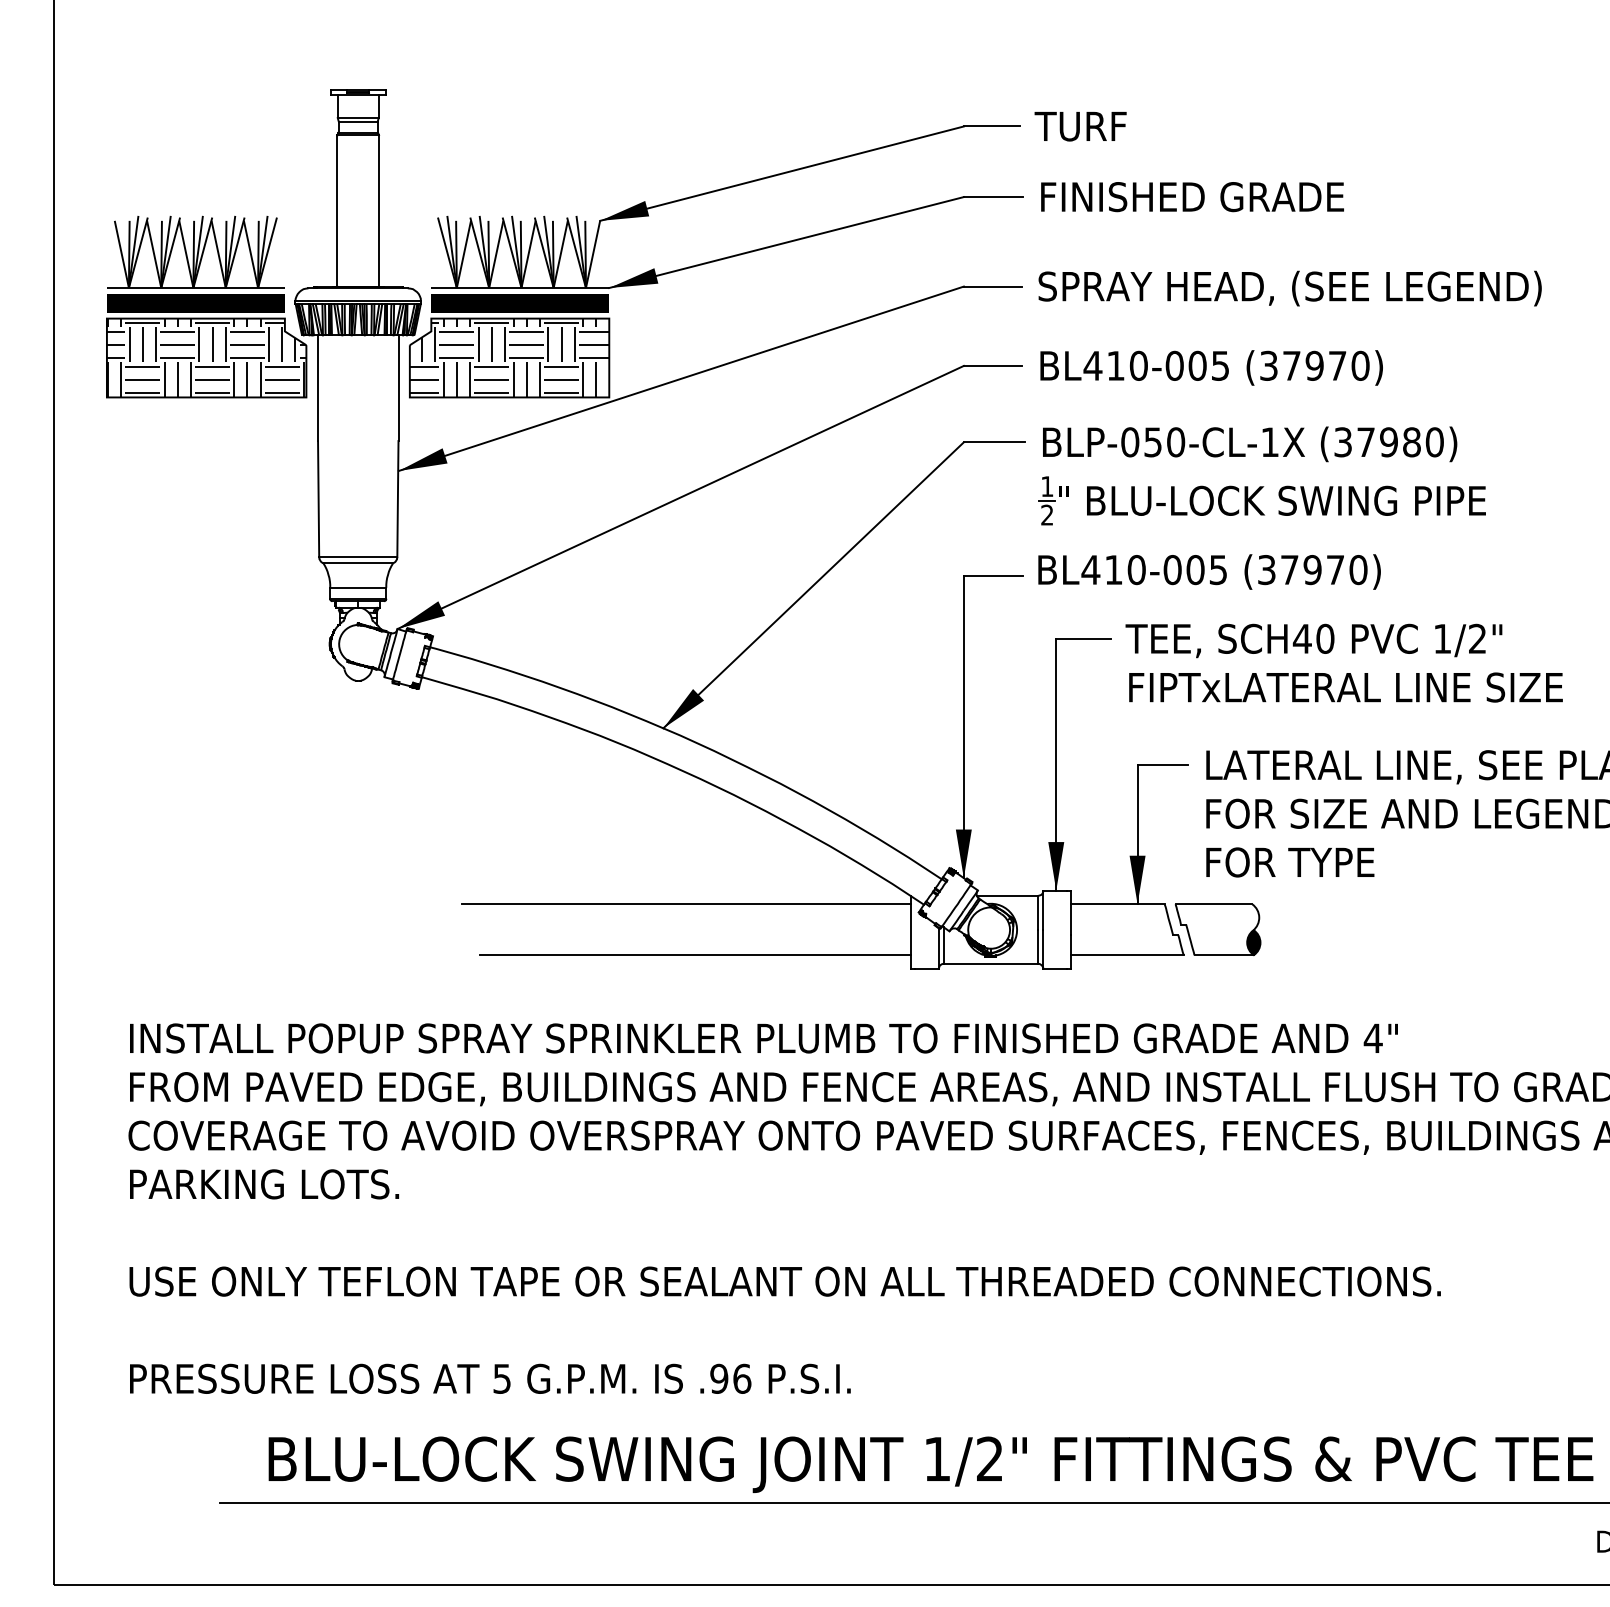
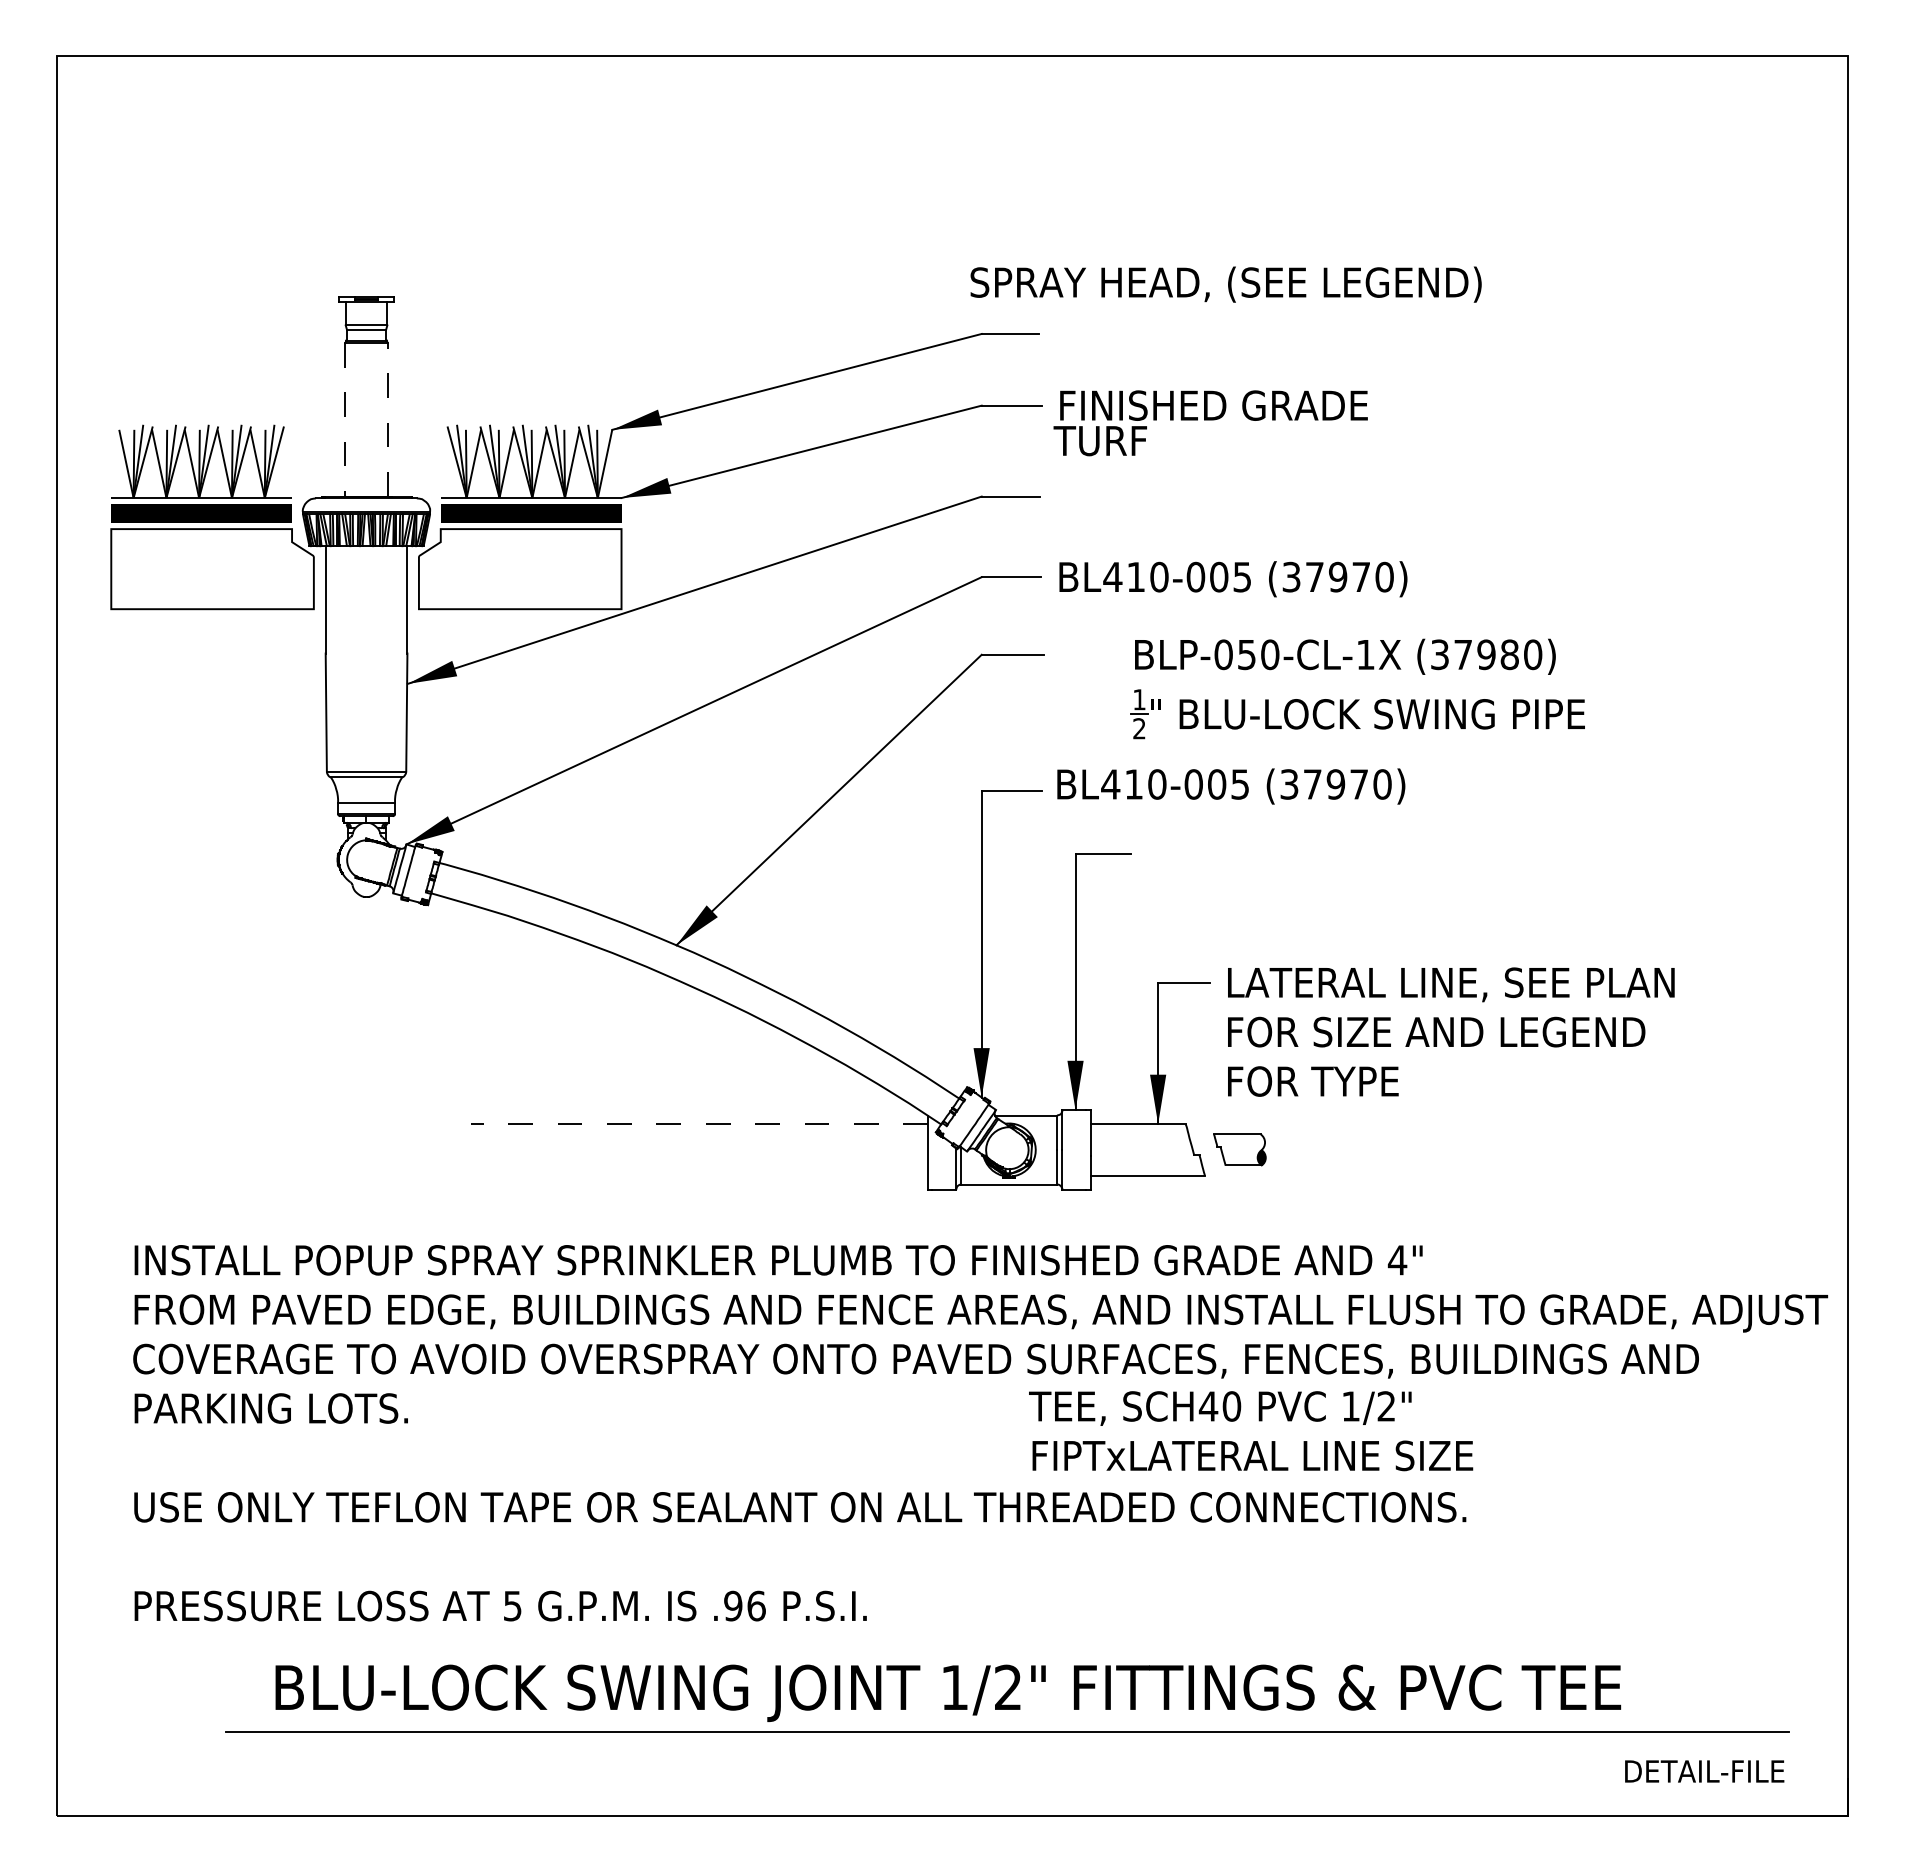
text: (1079, 127) -> (1099, 441), moved
line: (378, 210) -> (387, 419), solid -> dashed
line: (337, 211) -> (345, 420), solid -> dashed
text: (1289, 288) -> (1225, 284), moved
hatch: (206, 358) -> (212, 569), removed
hatch: (508, 358) -> (519, 569), removed
part: (1261, 486) -> (1357, 699), moved
text: (1344, 663) -> (1251, 1431), moved
line: (686, 904) -> (699, 1124), solid -> dashed
part: (1217, 929) -> (1239, 1149), size x0.6
line: (695, 954) -> (709, 1175), removed

